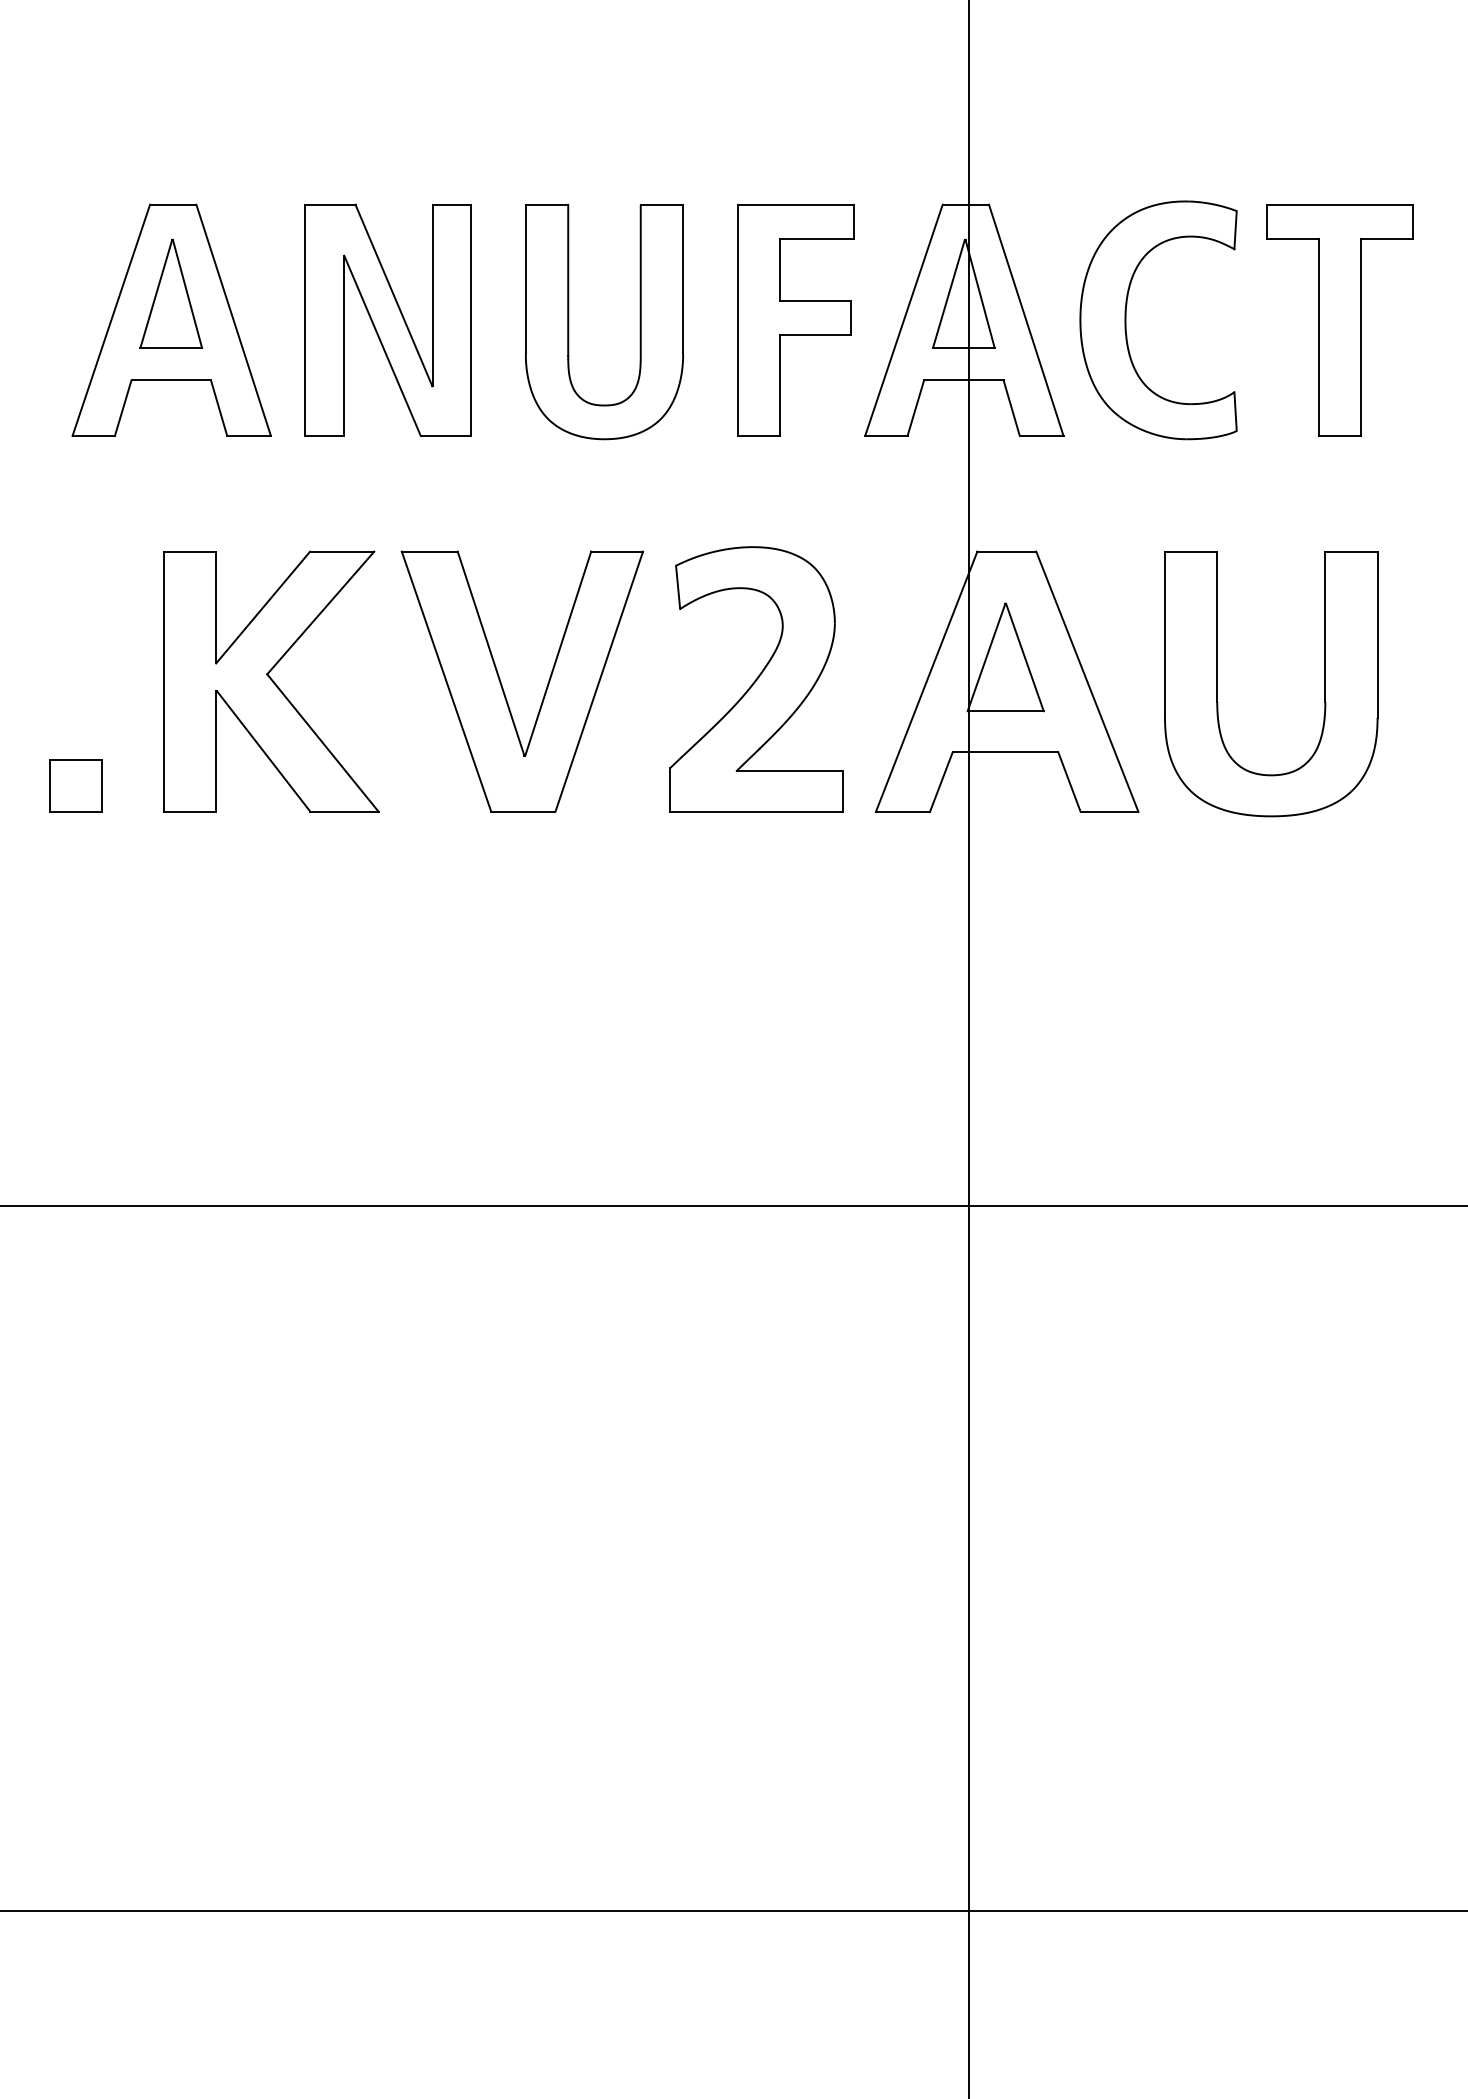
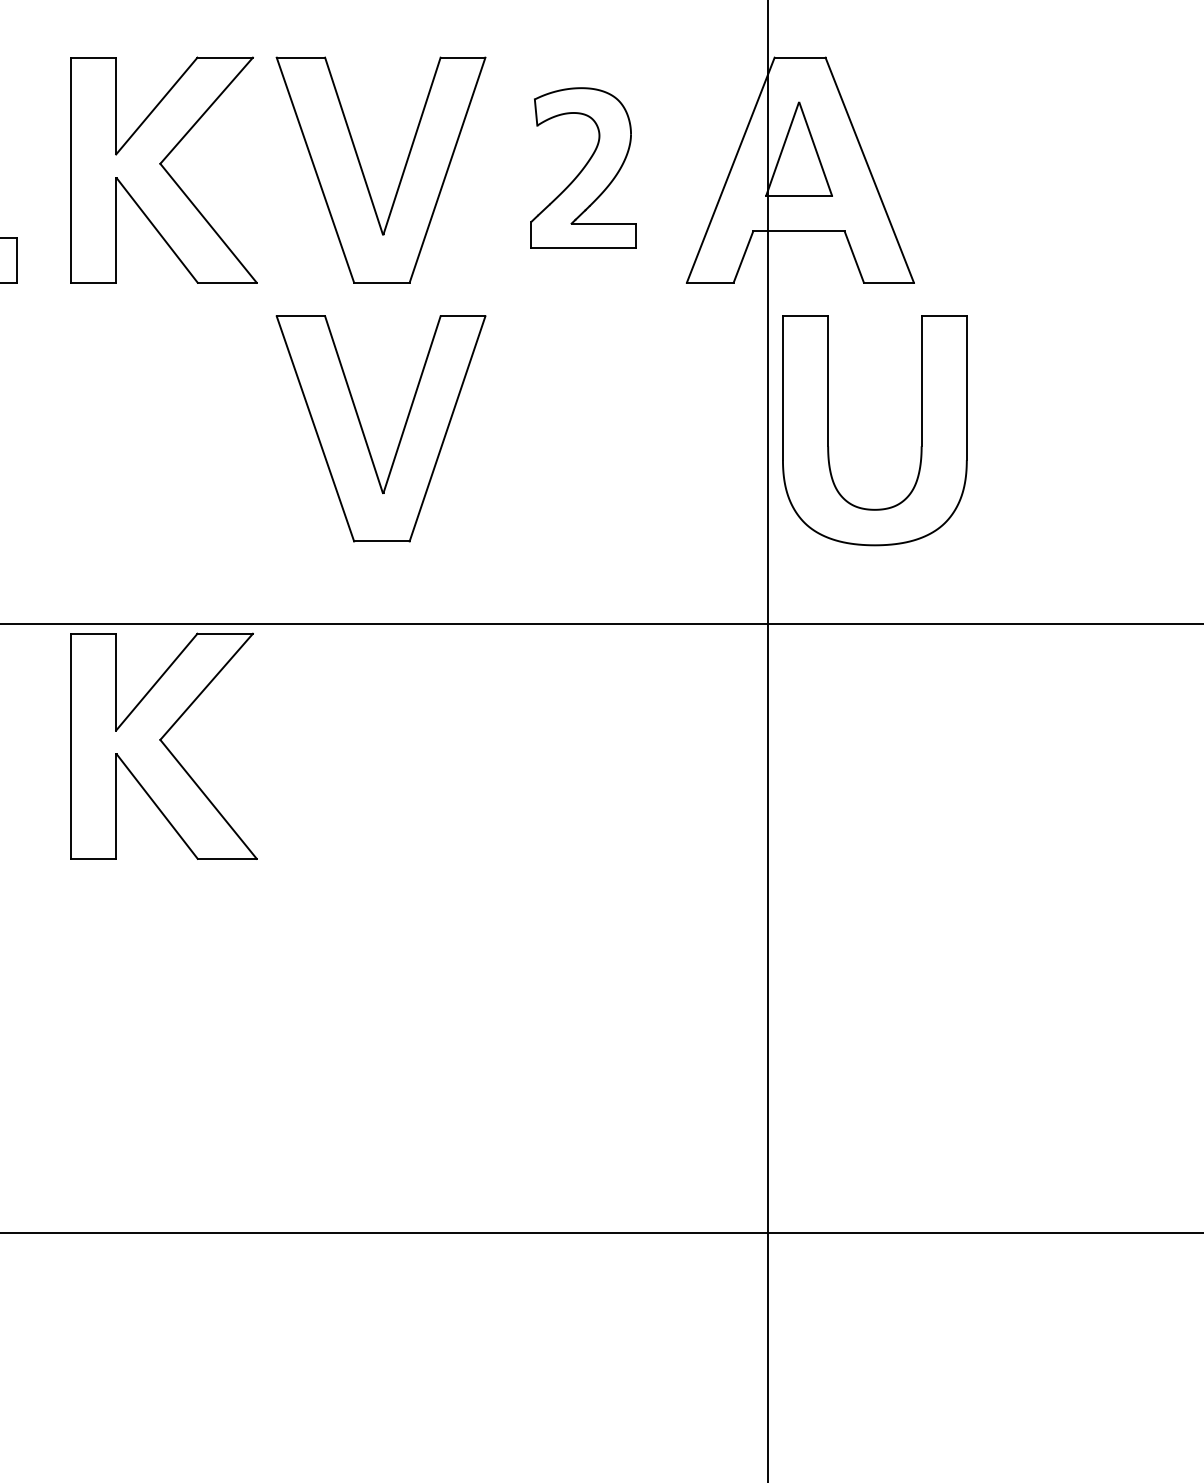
part: (756, 679) -> (583, 168), size x0.7
part: (1324, 684) -> (920, 431), moved
part: (503, 986) -> (364, 433), added
part: (271, 1347) -> (164, 746), added

